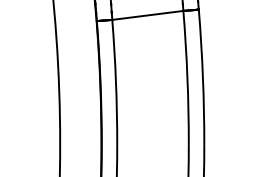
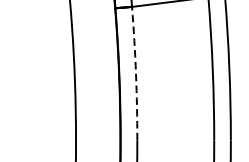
arc: (116, 81) -> (136, 73), solid -> dashed

